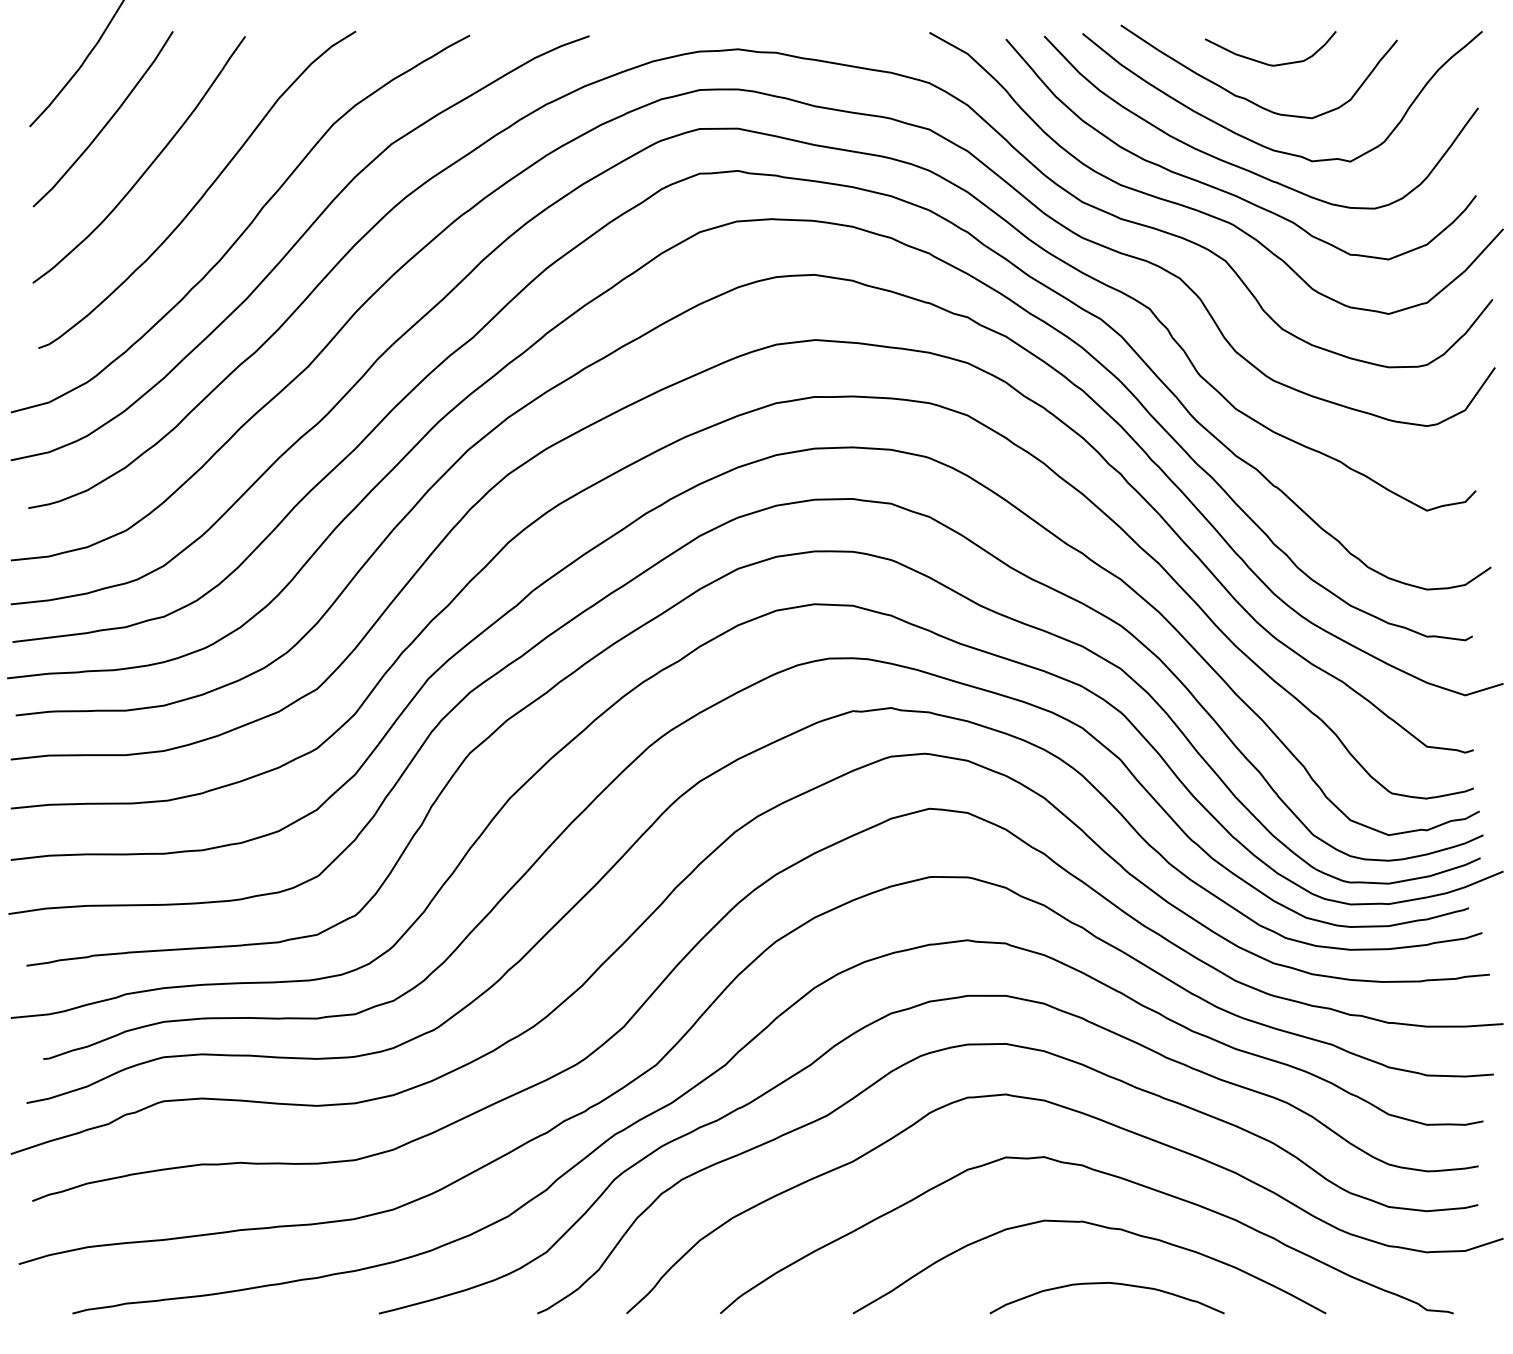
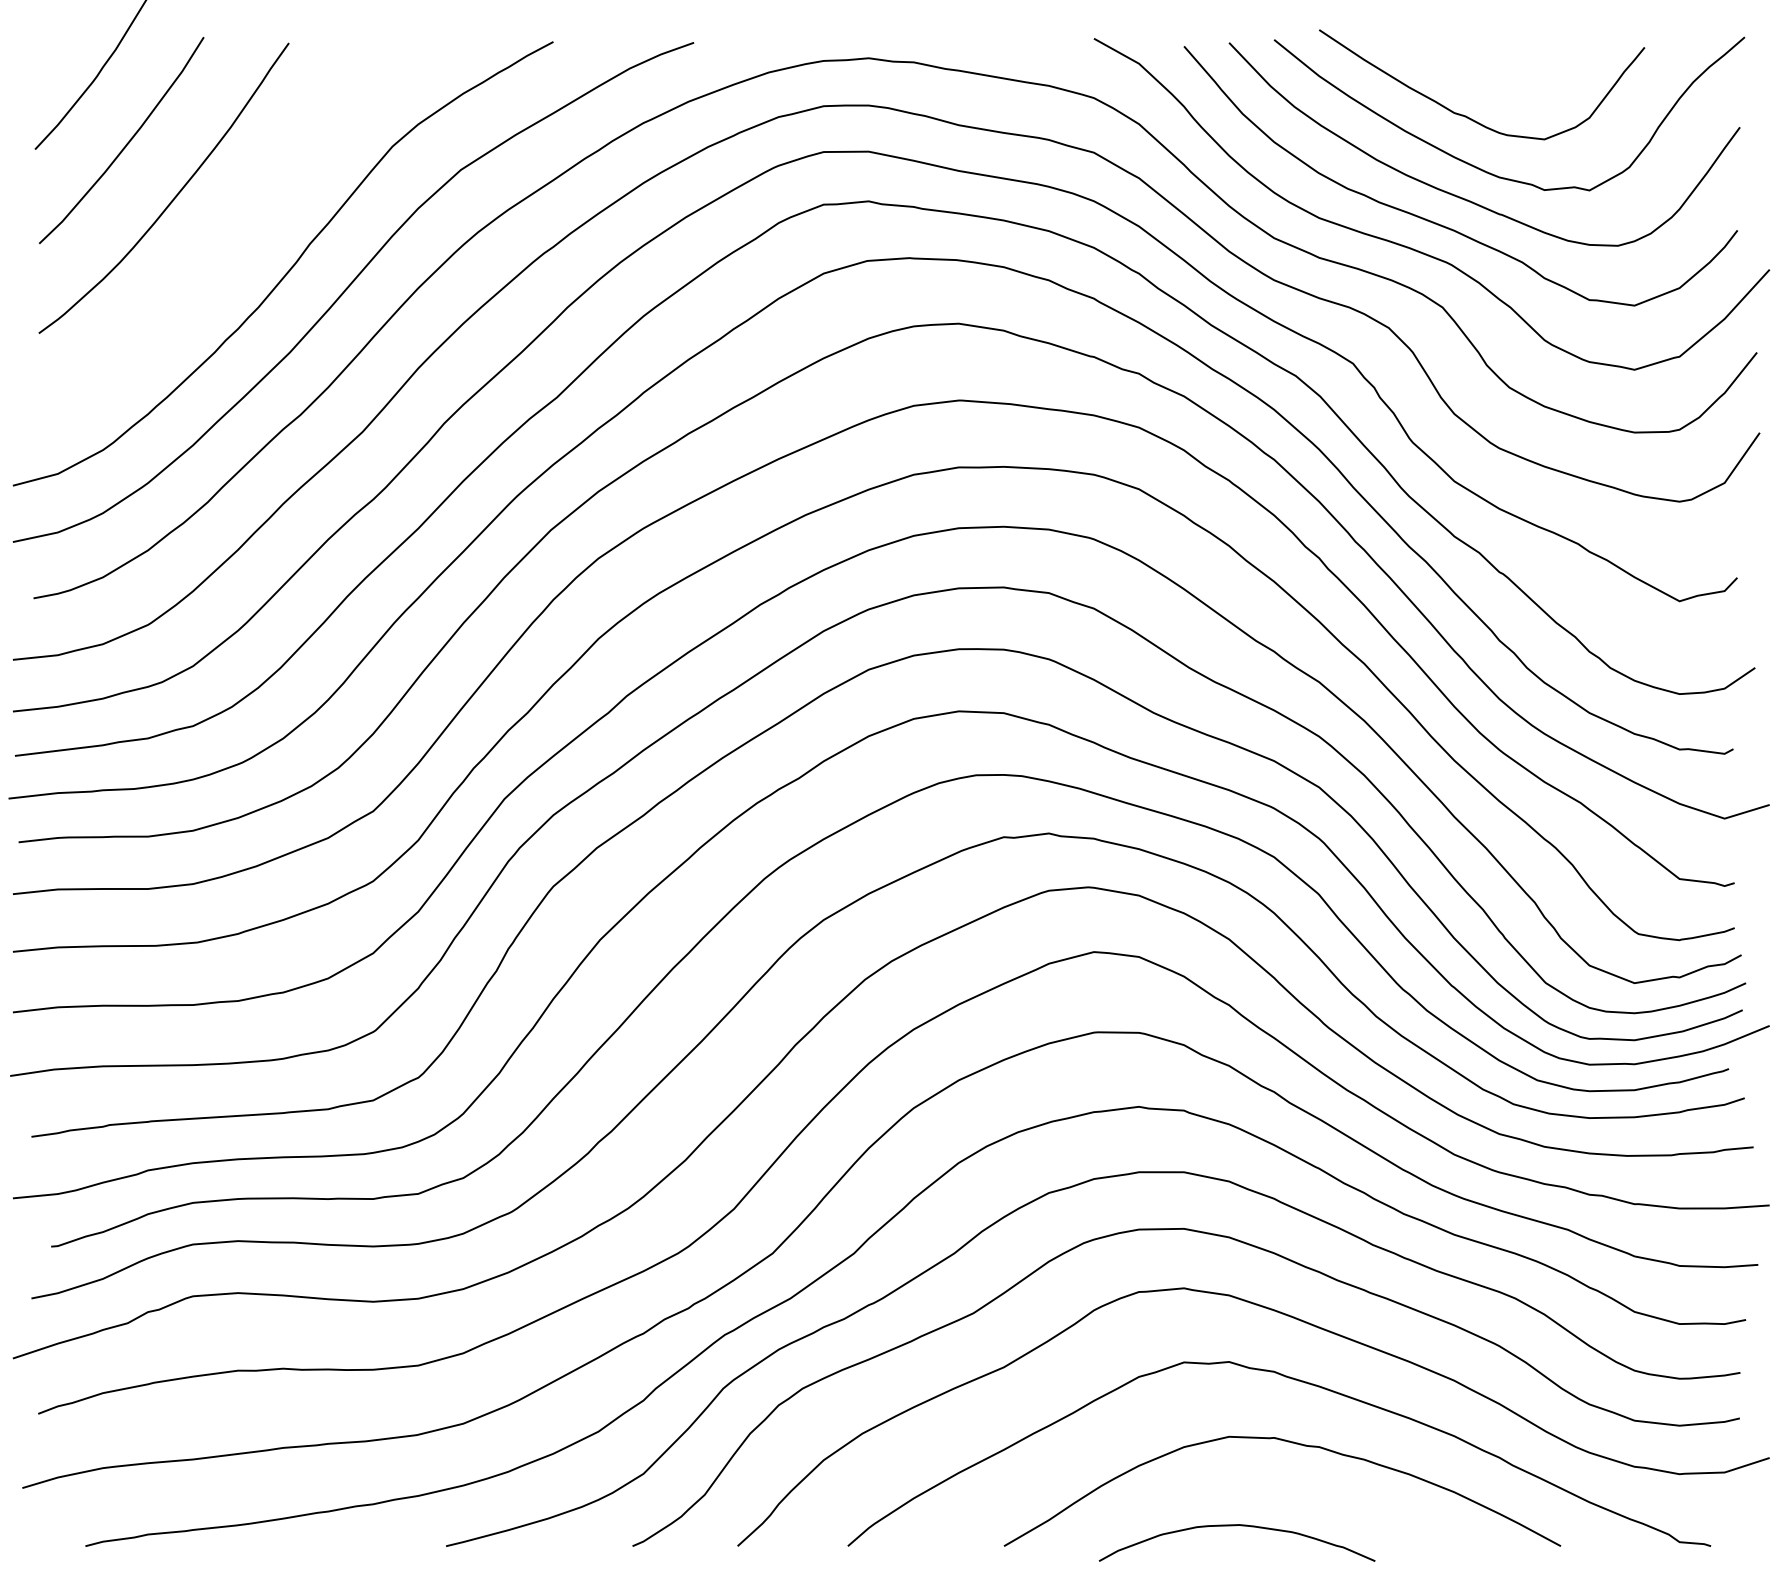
curve: (1266, 63) -> (1490, 74), removed
curve: (203, 193) -> (239, 228), removed
curve: (1105, 1284) -> (1235, 1526), moved

